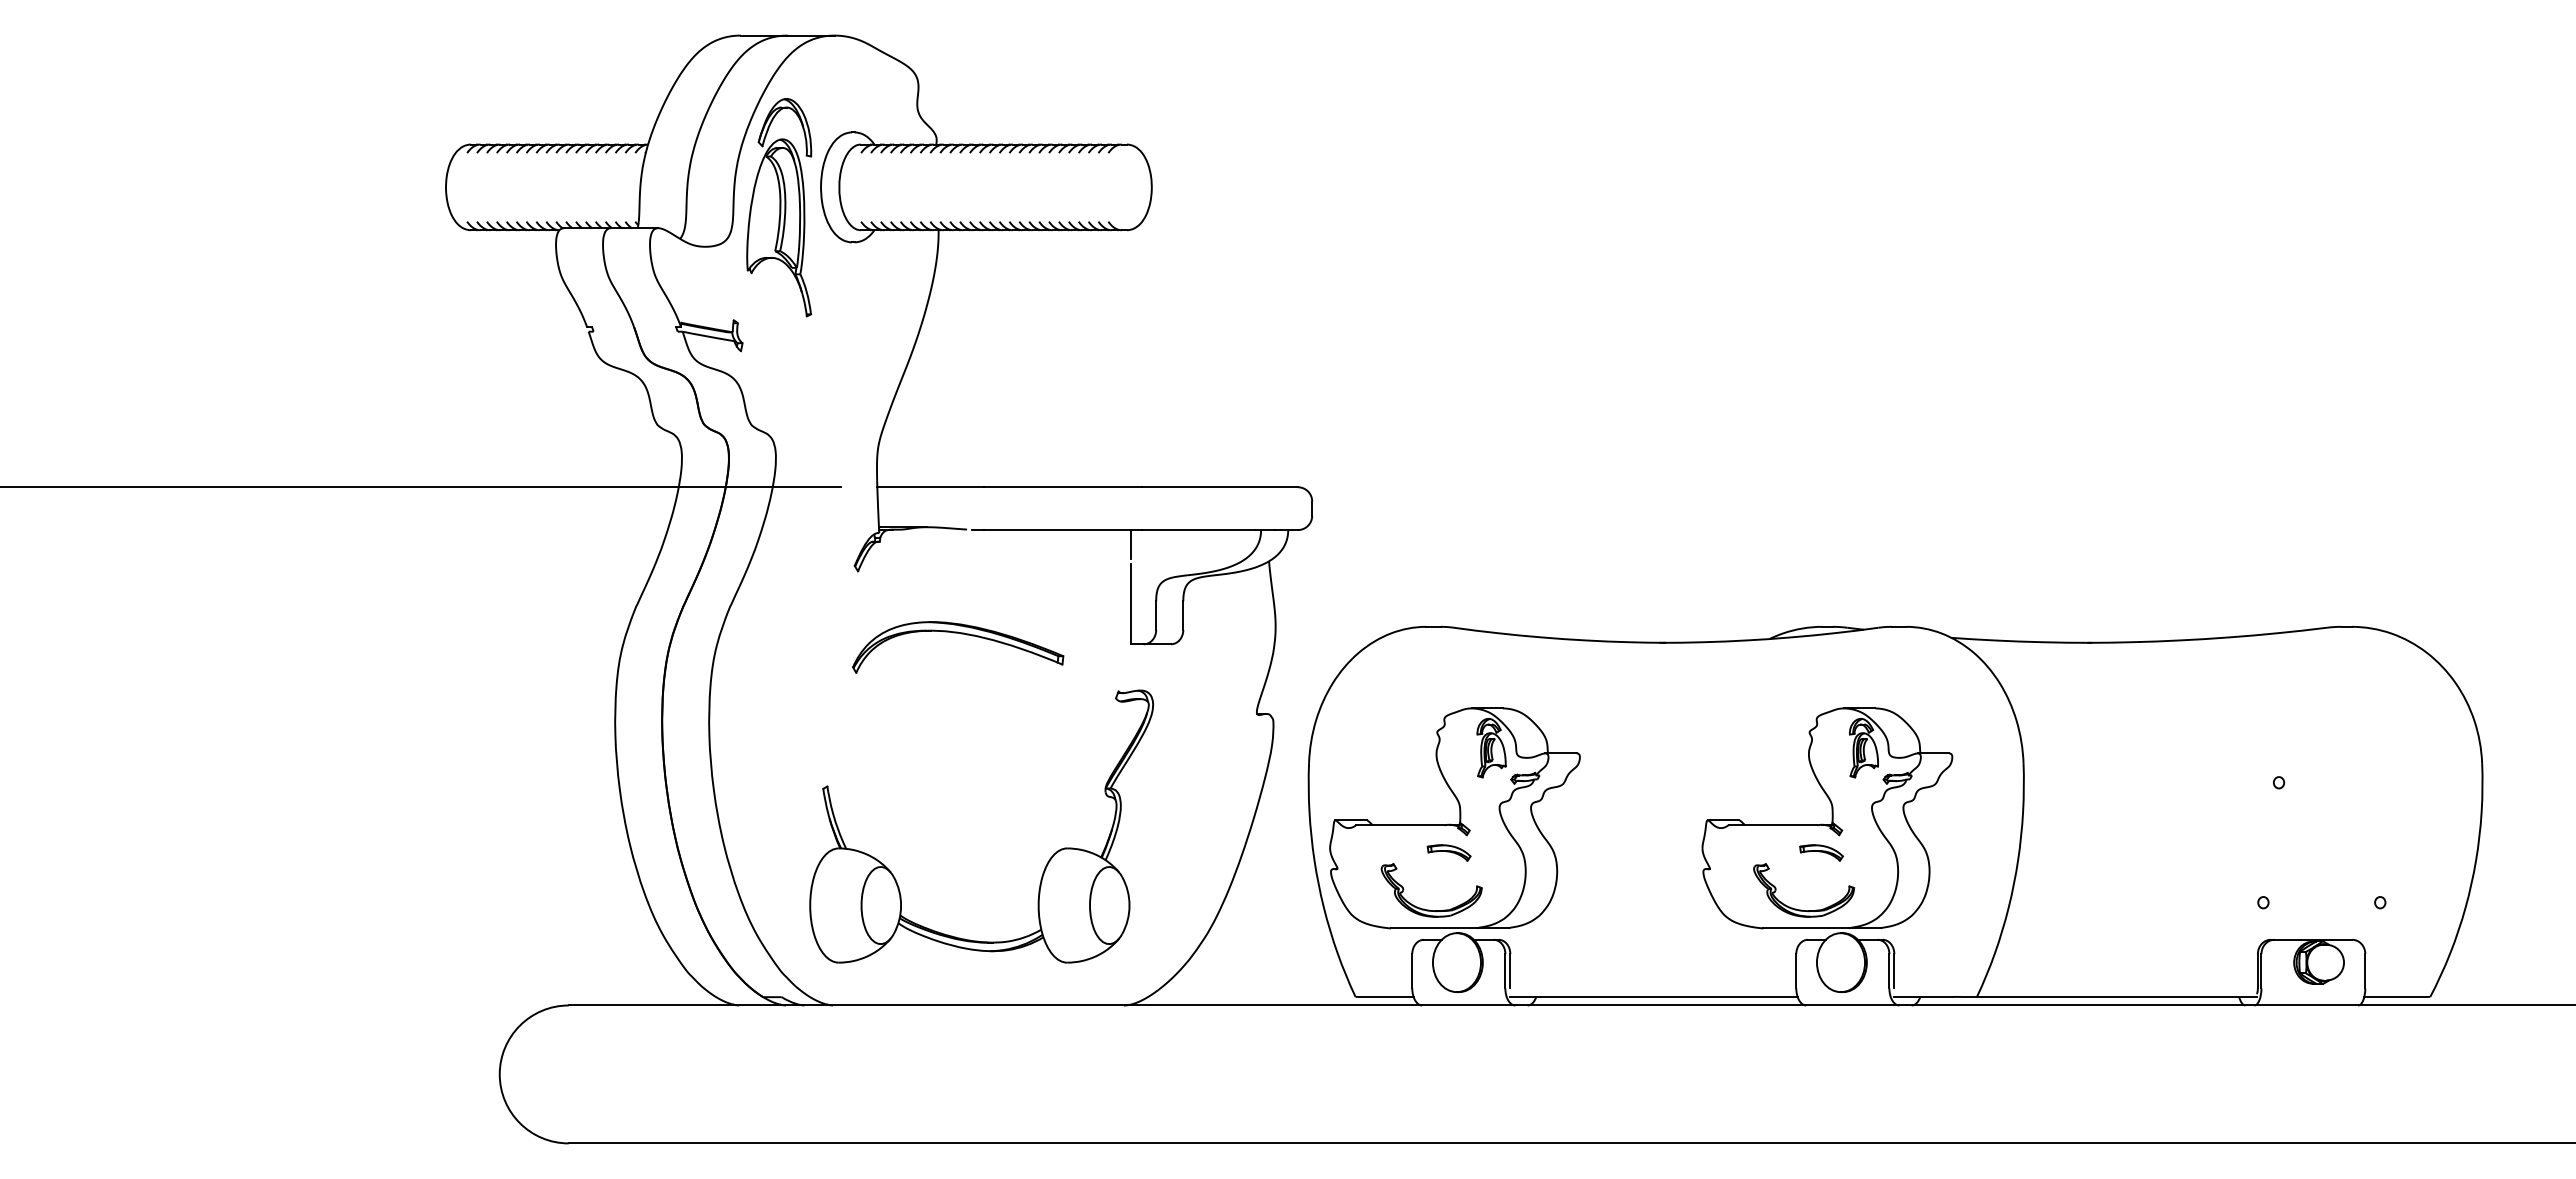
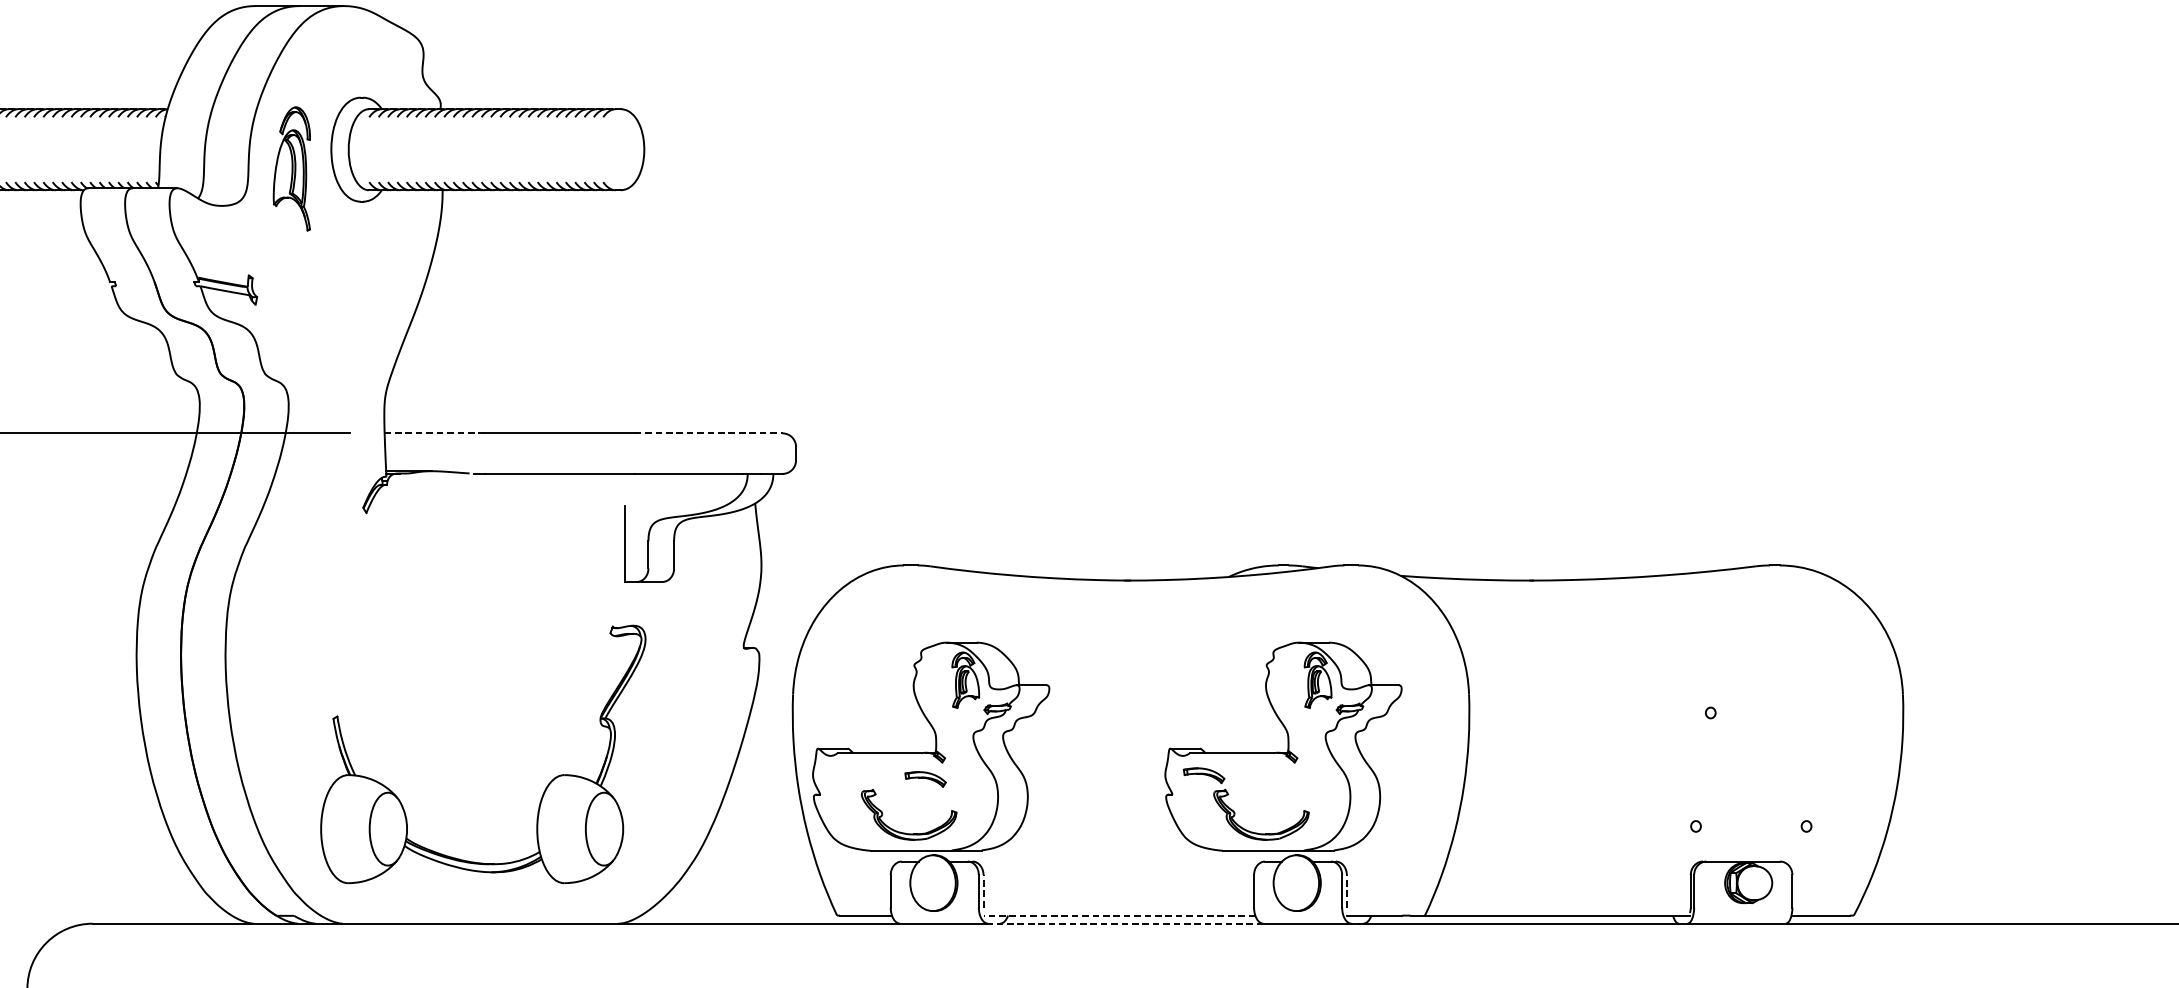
part: (779, 207) -> (292, 168), size x0.6
line: (930, 487) -> (434, 433), solid -> dashed
line: (1220, 487) -> (709, 433), solid -> dashed
line: (1131, 544) -> (625, 487), removed
part: (961, 634) -> (464, 572), removed
part: (1821, 852) -> (1204, 775), moved
line: (1510, 970) -> (983, 890), solid -> dashed
line: (1894, 970) -> (1346, 890), solid -> dashed
line: (1653, 996) -> (1118, 915), solid -> dashed
line: (1661, 1005) -> (1126, 923), solid -> dashed

